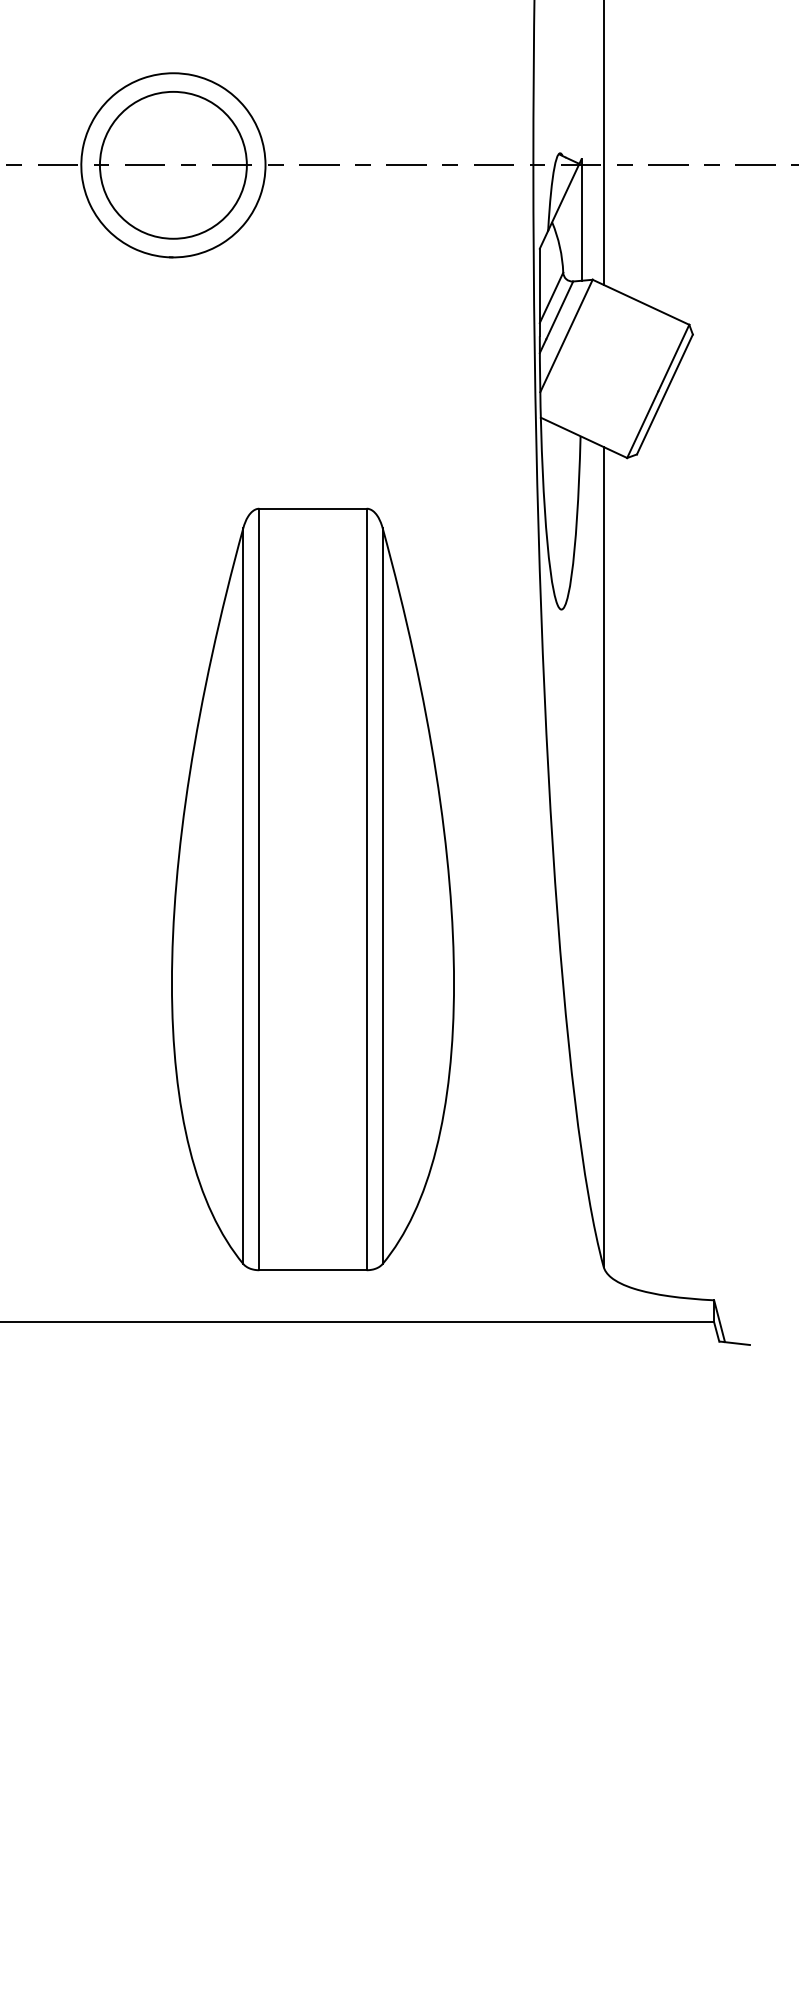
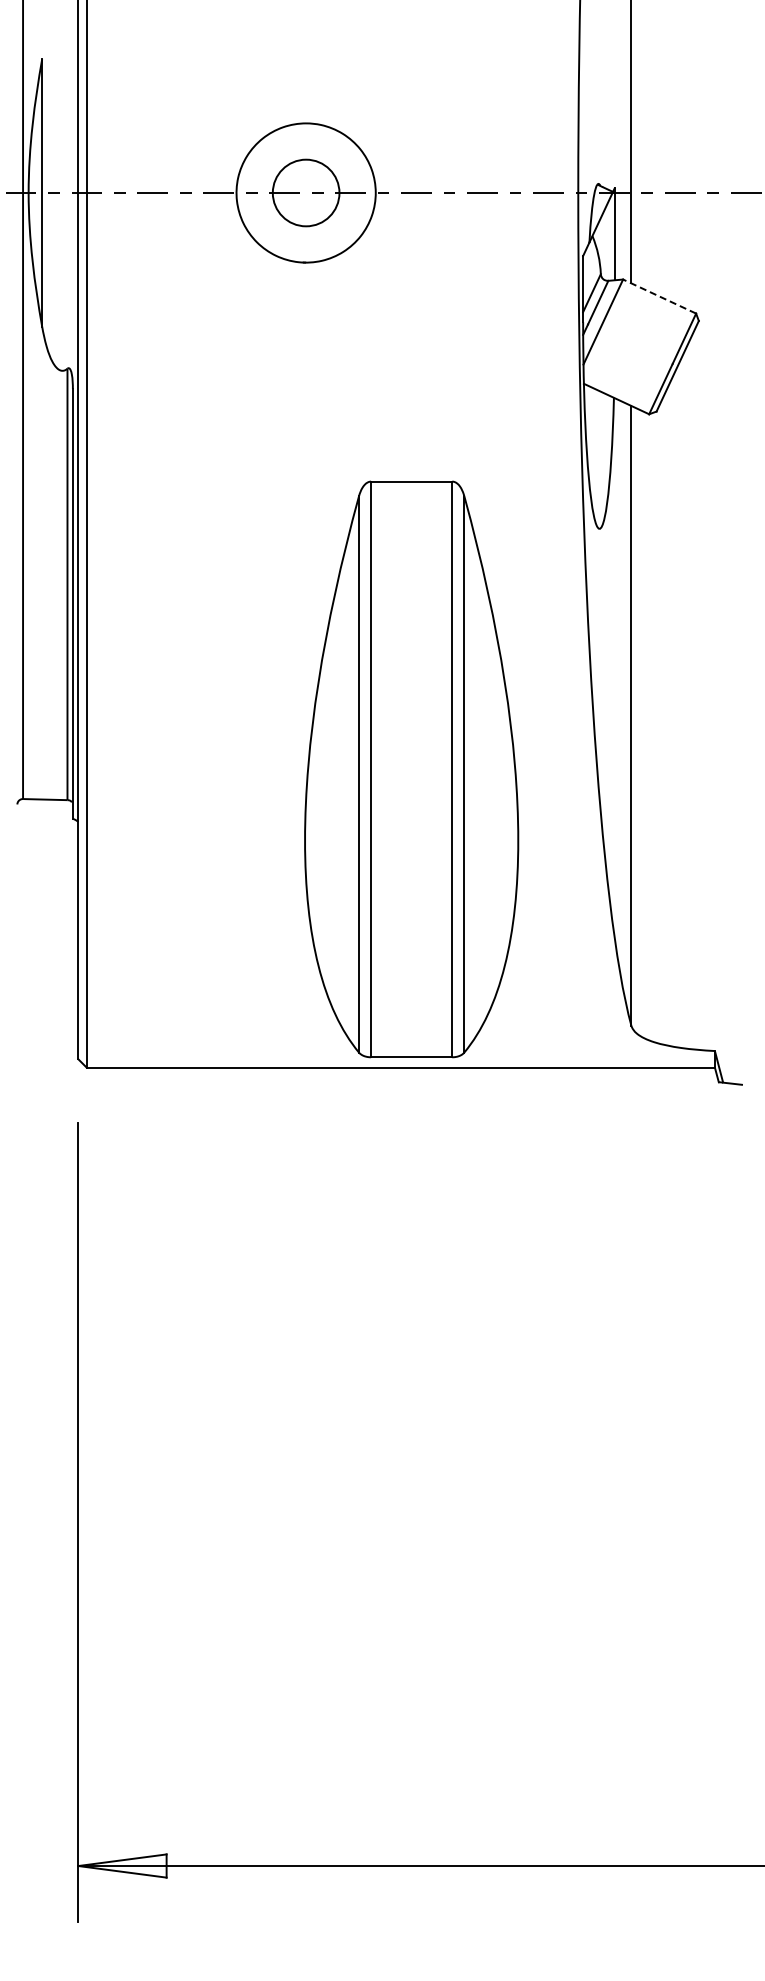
circle: (172, 164) -> (305, 192), size x0.6
line: (640, 302) -> (659, 296), solid -> dashed
part: (312, 889) -> (411, 769), moved

